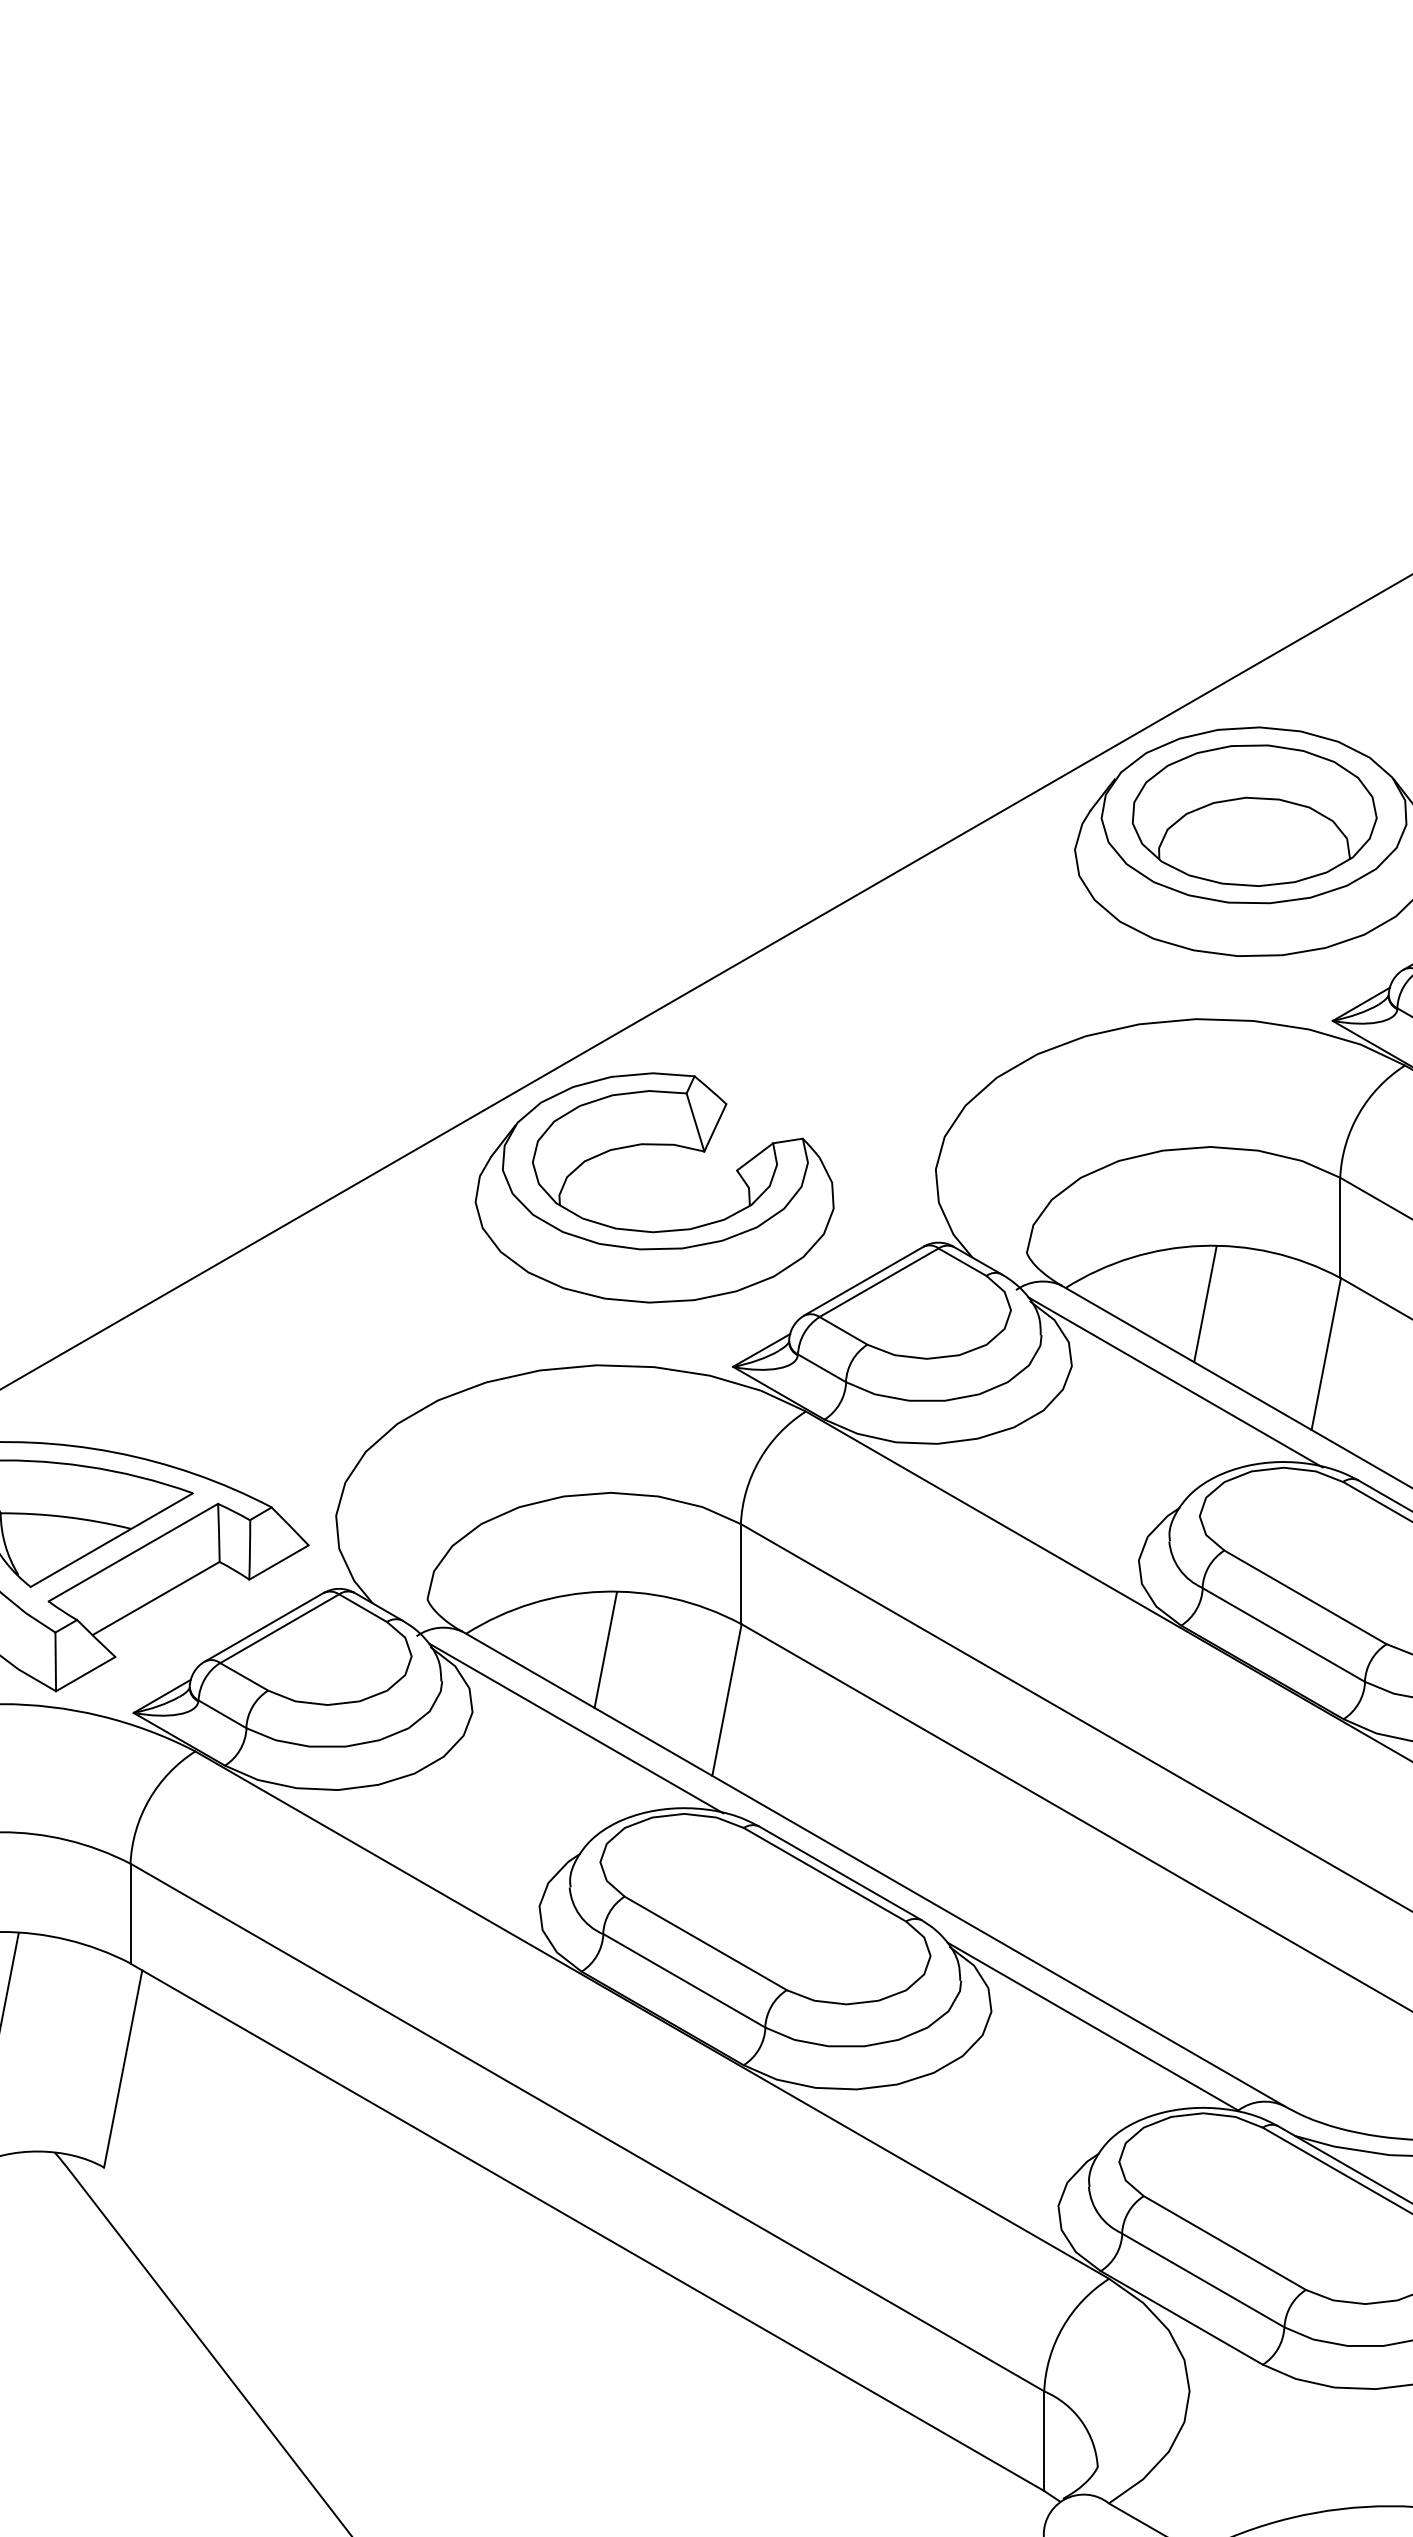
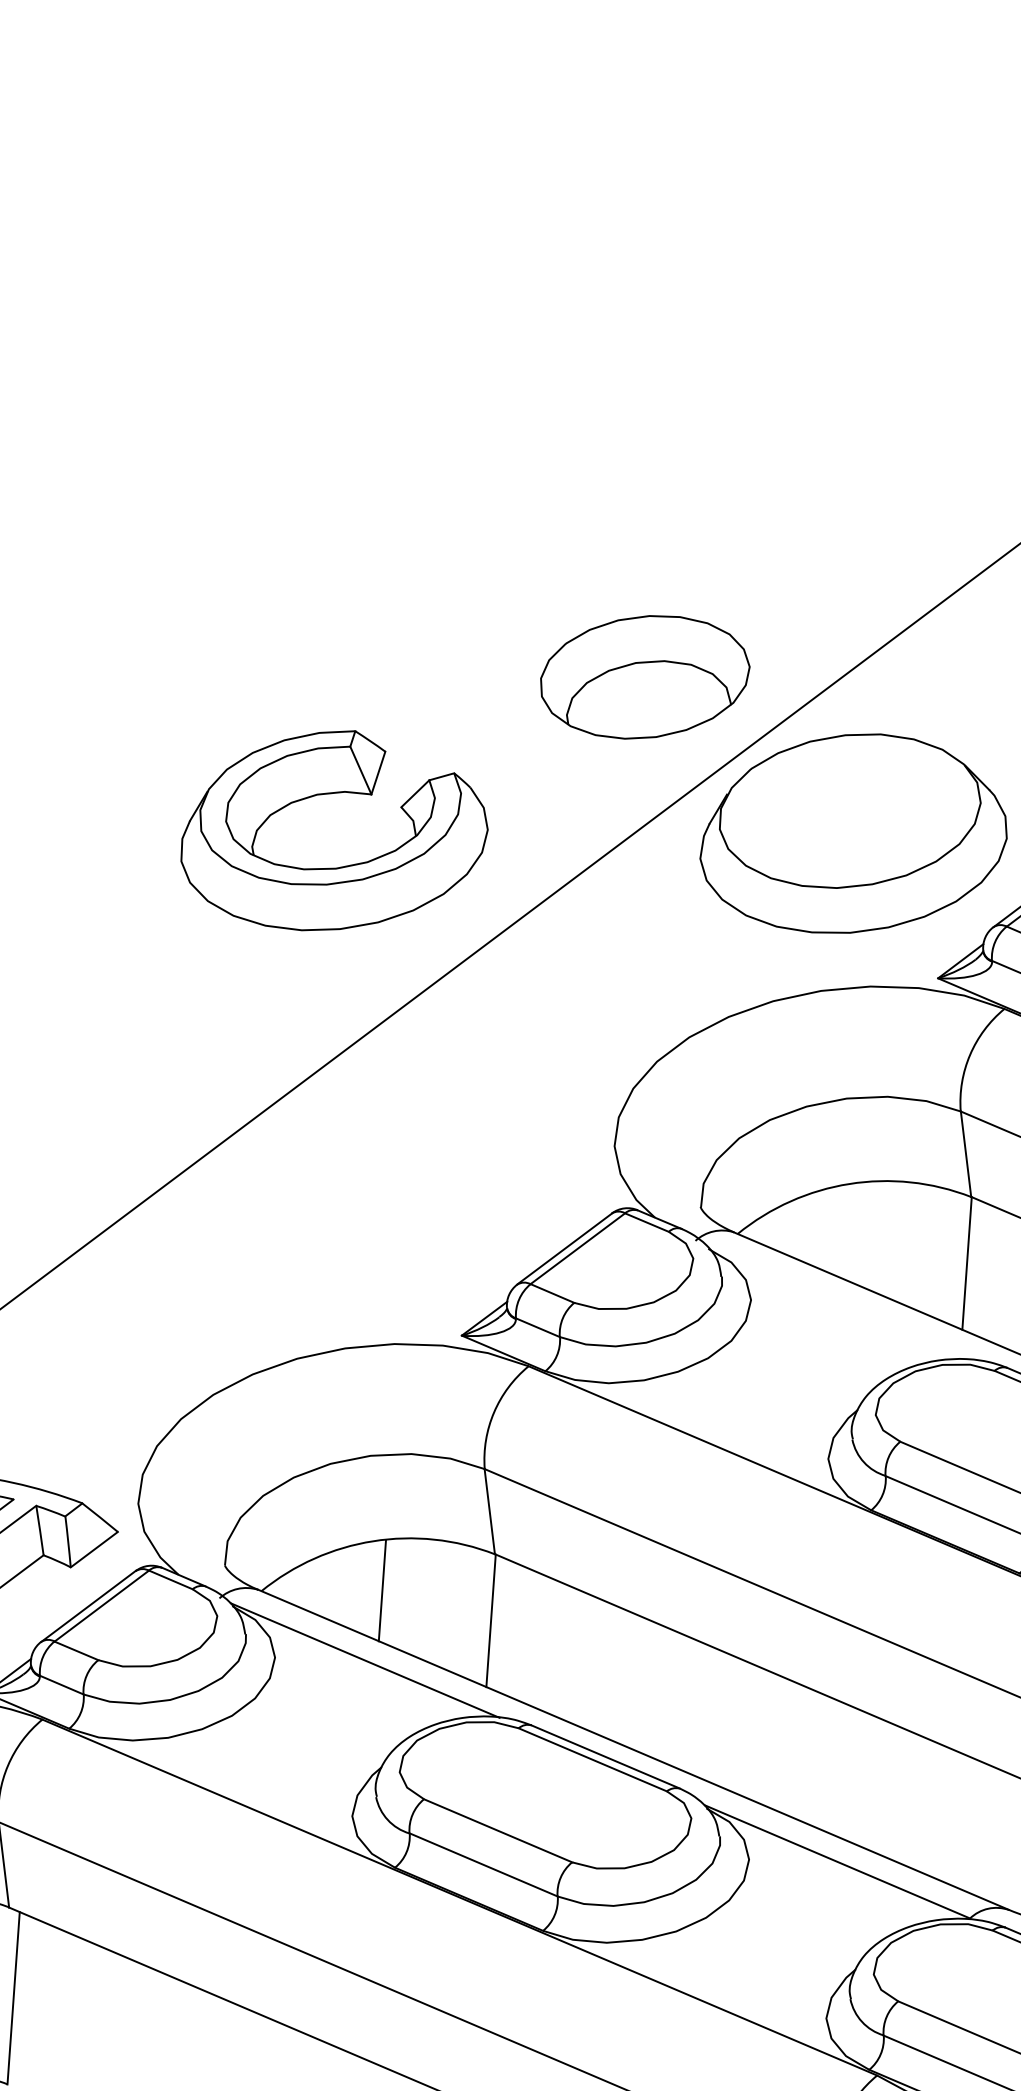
part: (1254, 815) -> (645, 677), moved
part: (654, 1145) -> (328, 794), moved
line: (1205, 1303) -> (858, 1232), removed
line: (1175, 1382) -> (841, 1303), removed

